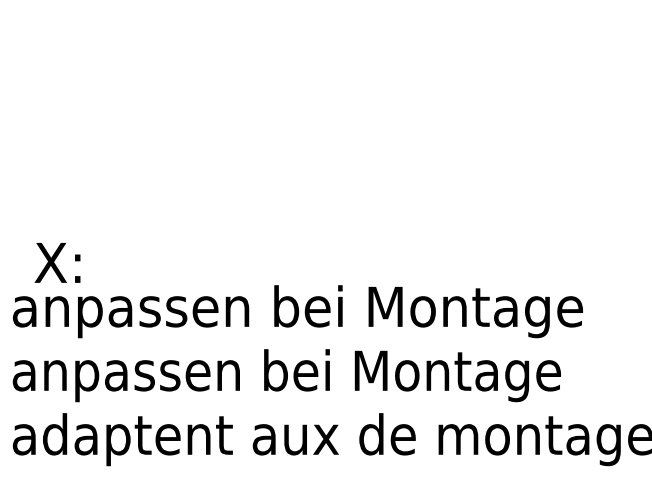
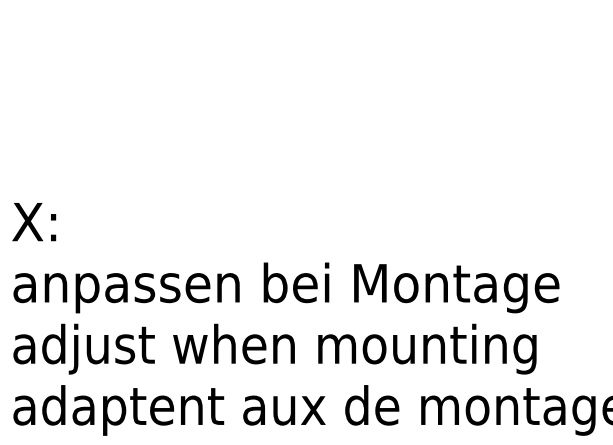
text: (57, 262) -> (34, 221), moved
text: (294, 375) -> (283, 349), anpassen bei Montage -> adjust when mounting

